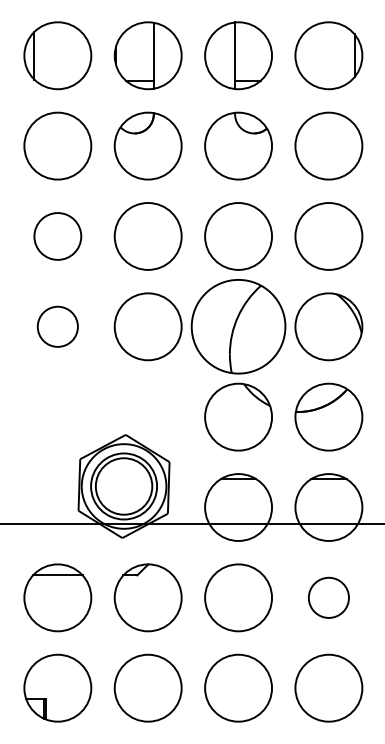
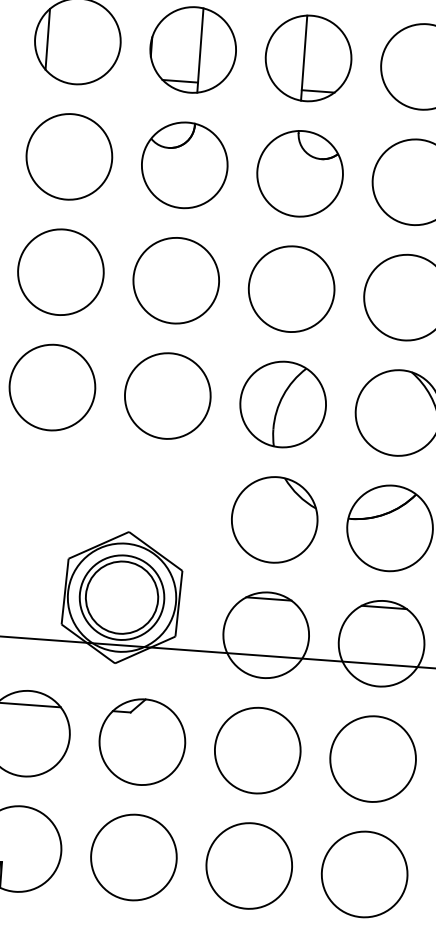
circle: (57, 236) -> (60, 272), size x1.43
circle: (57, 326) -> (52, 387), size x1.67
part: (238, 326) -> (283, 404), size x0.71
circle: (328, 597) -> (372, 758), size x1.67

